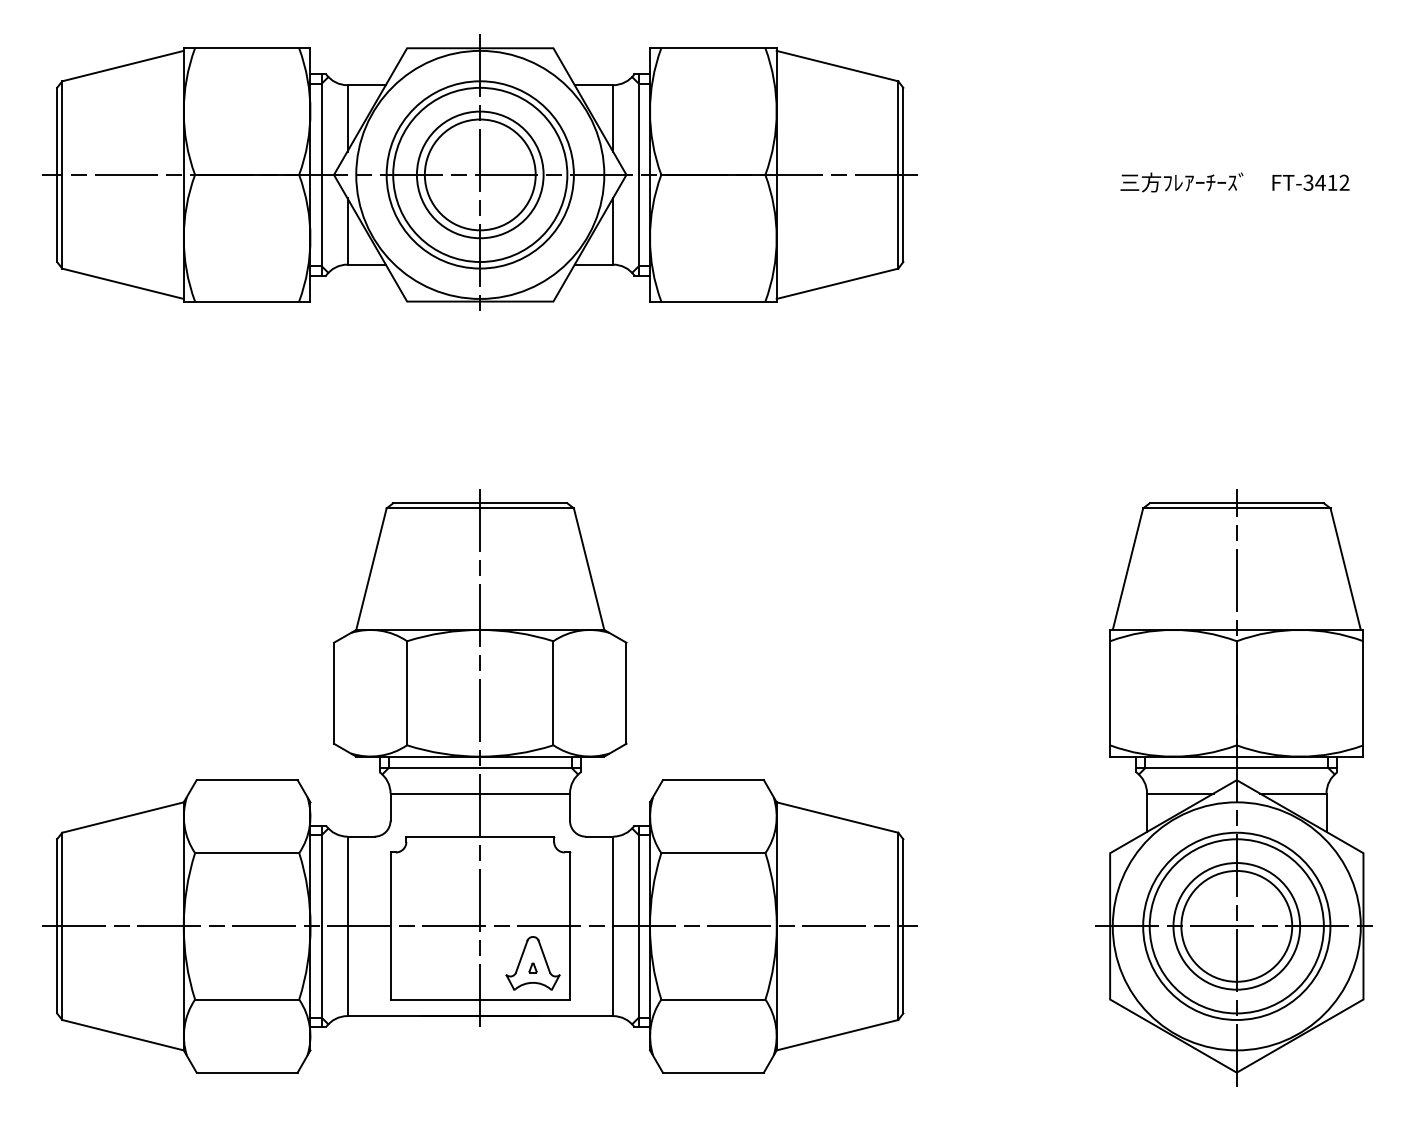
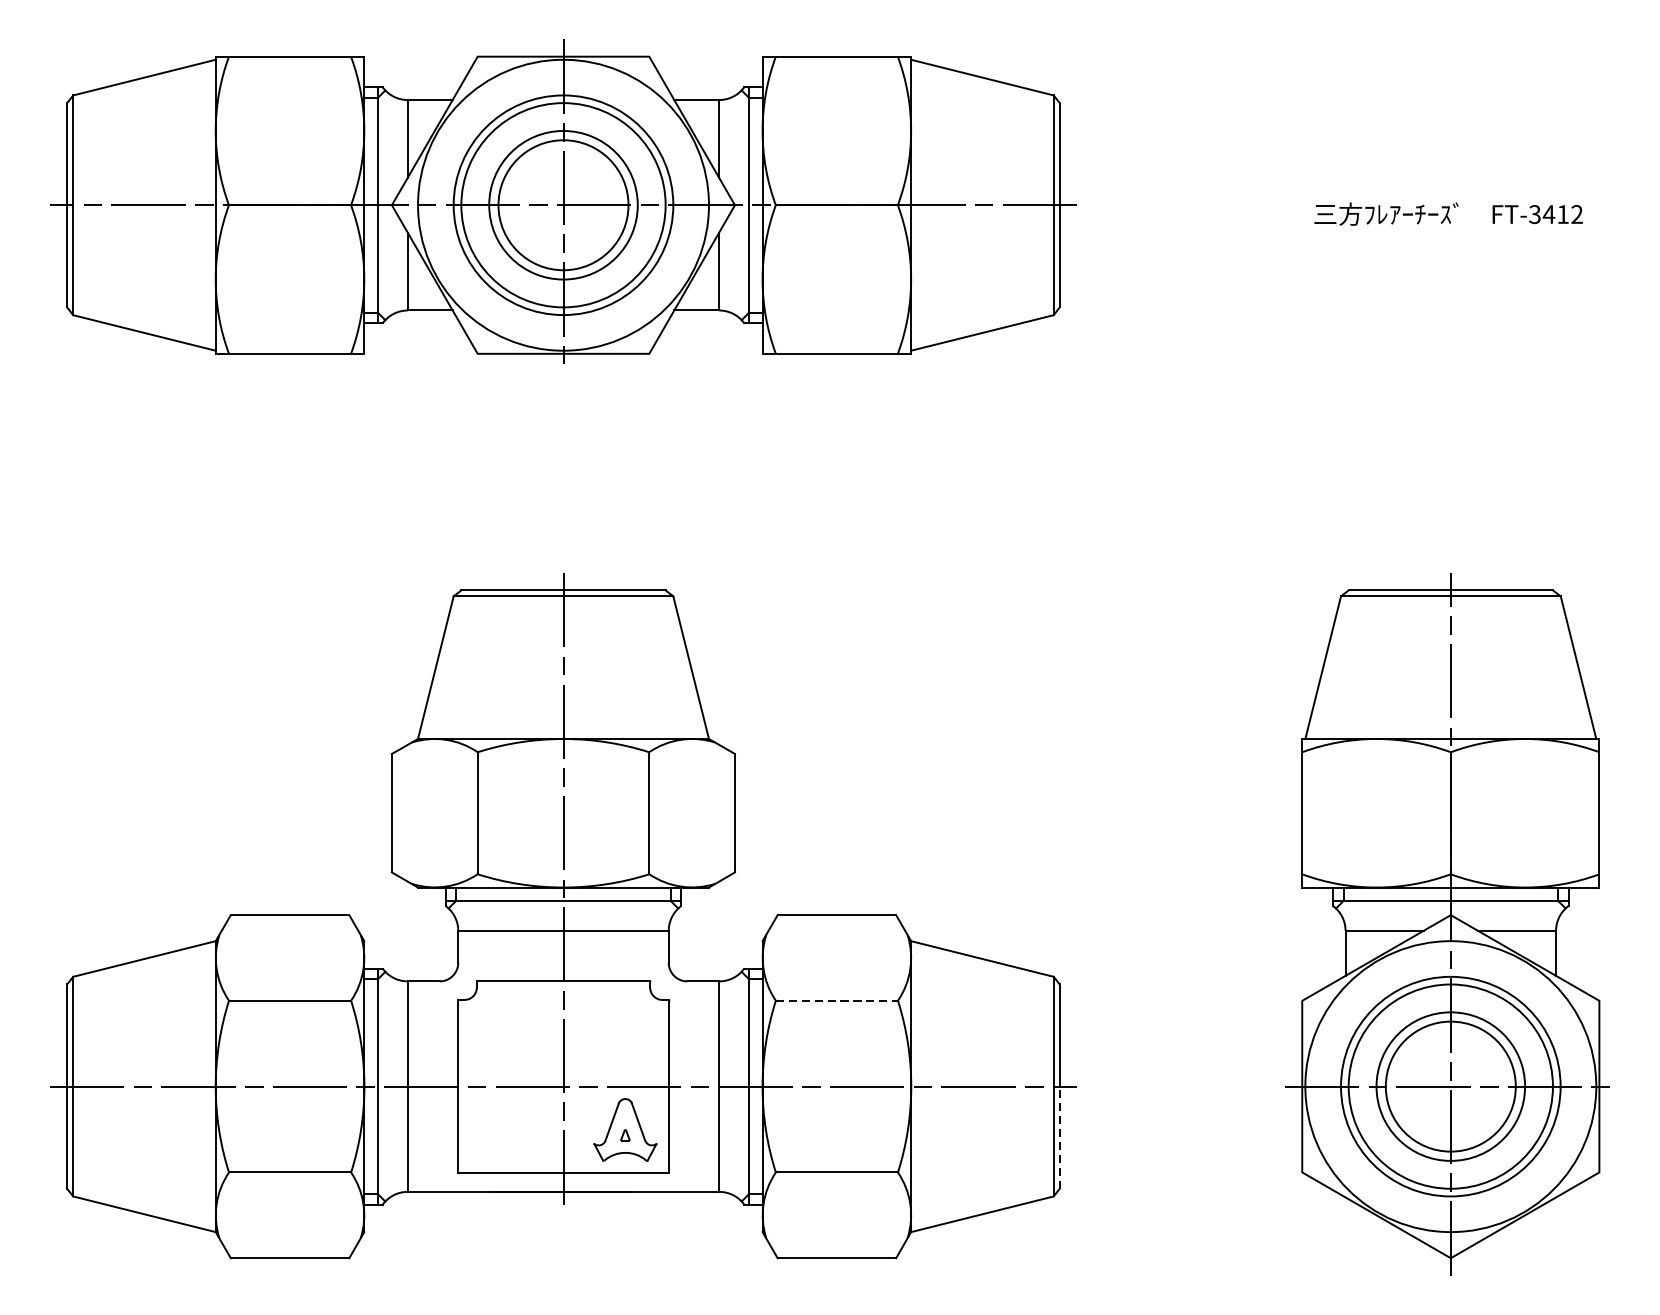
line: (713, 853) -> (837, 1001), solid -> dashed
line: (903, 969) -> (1059, 1137), solid -> dashed

